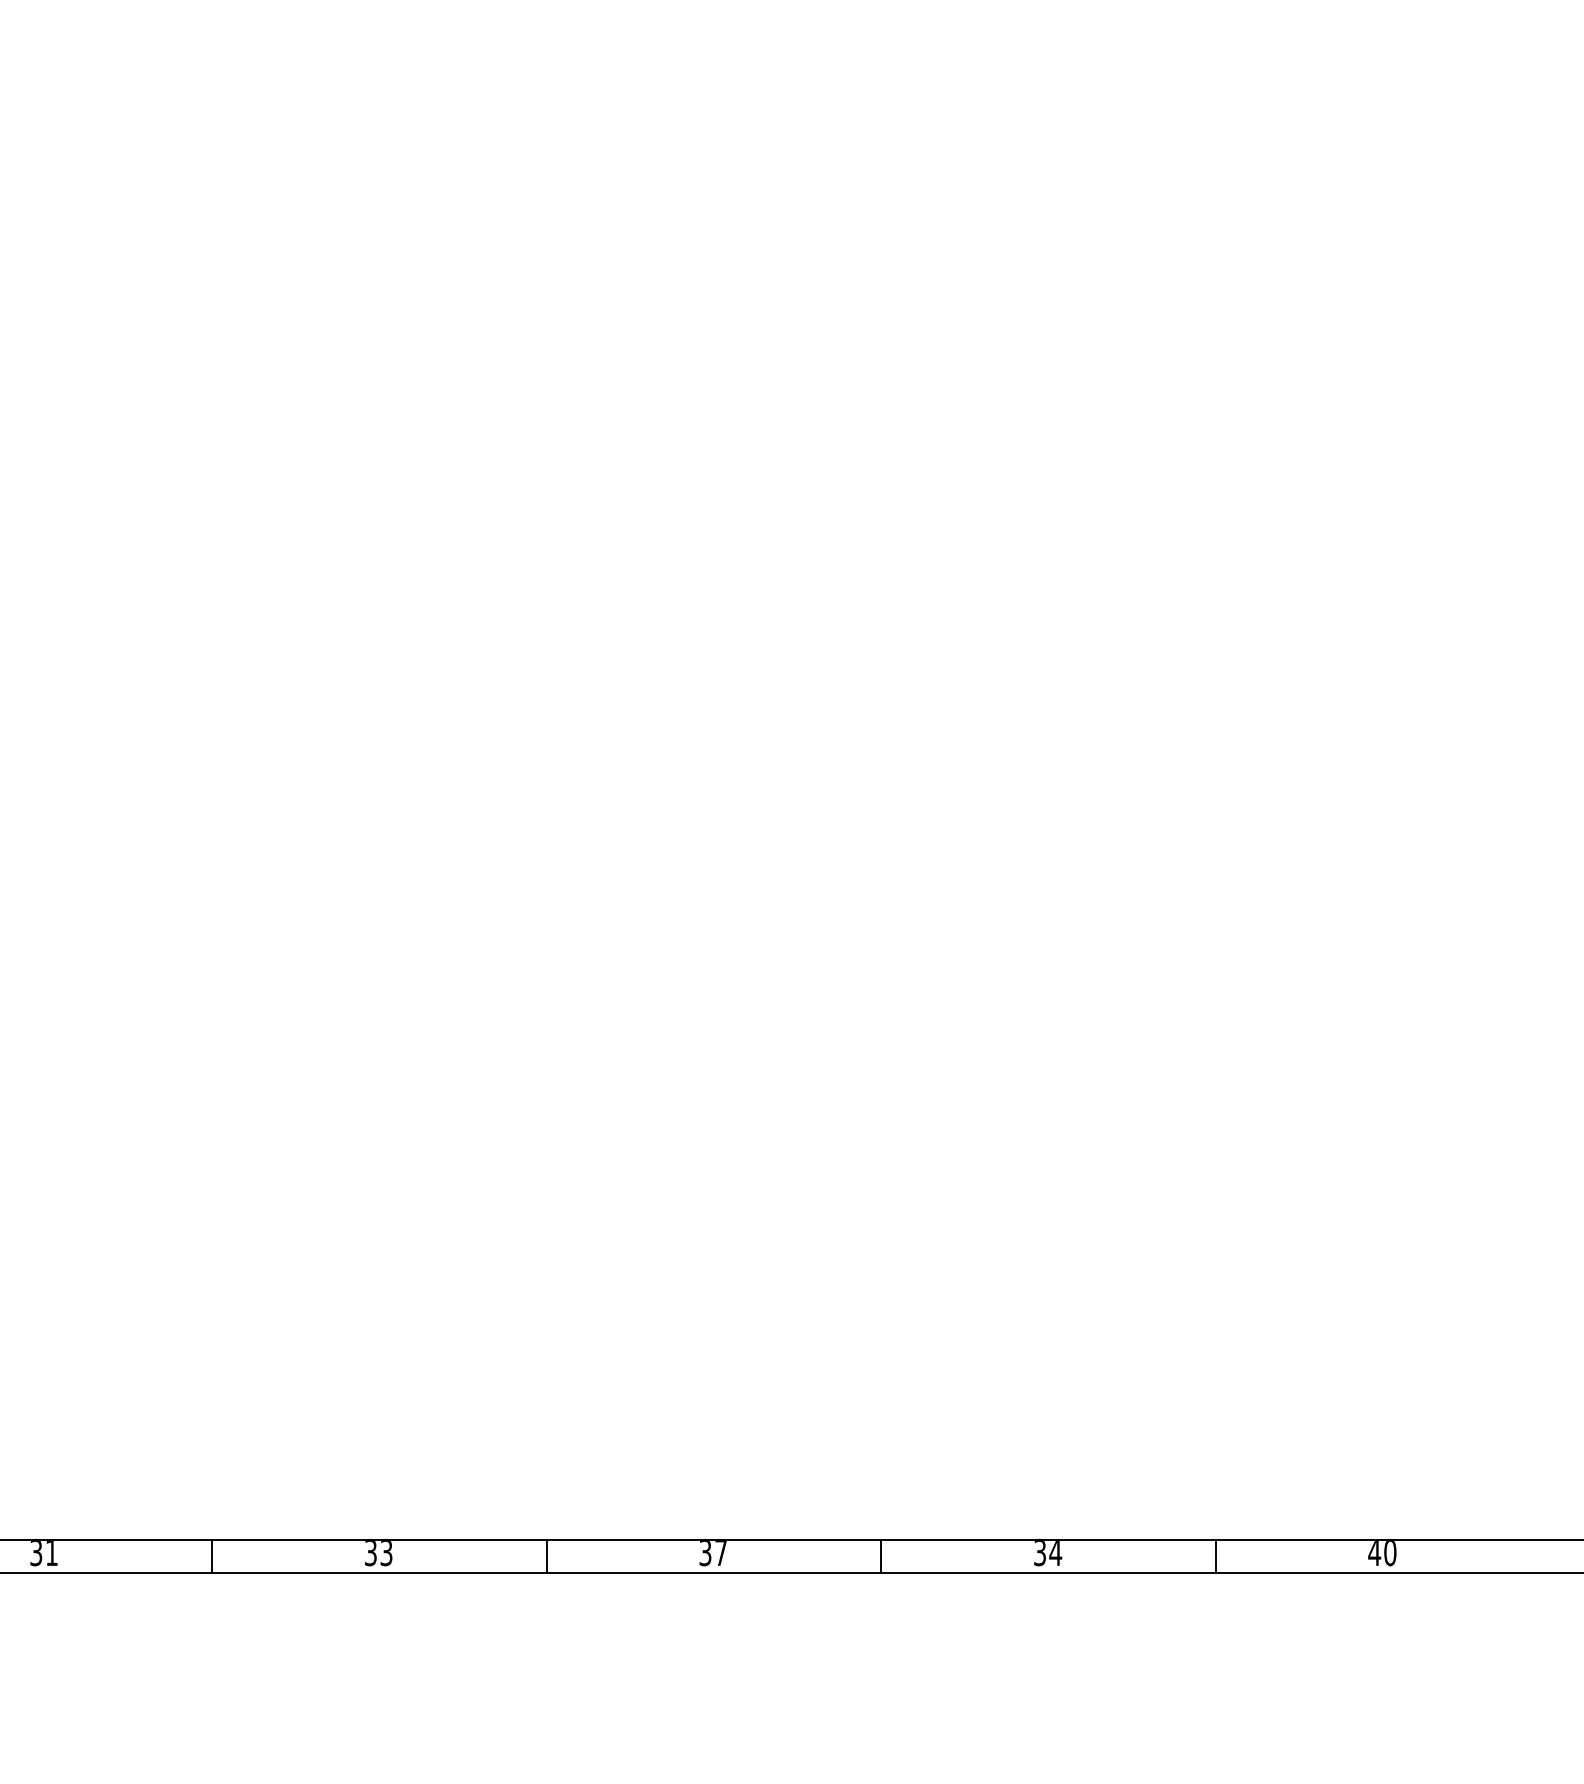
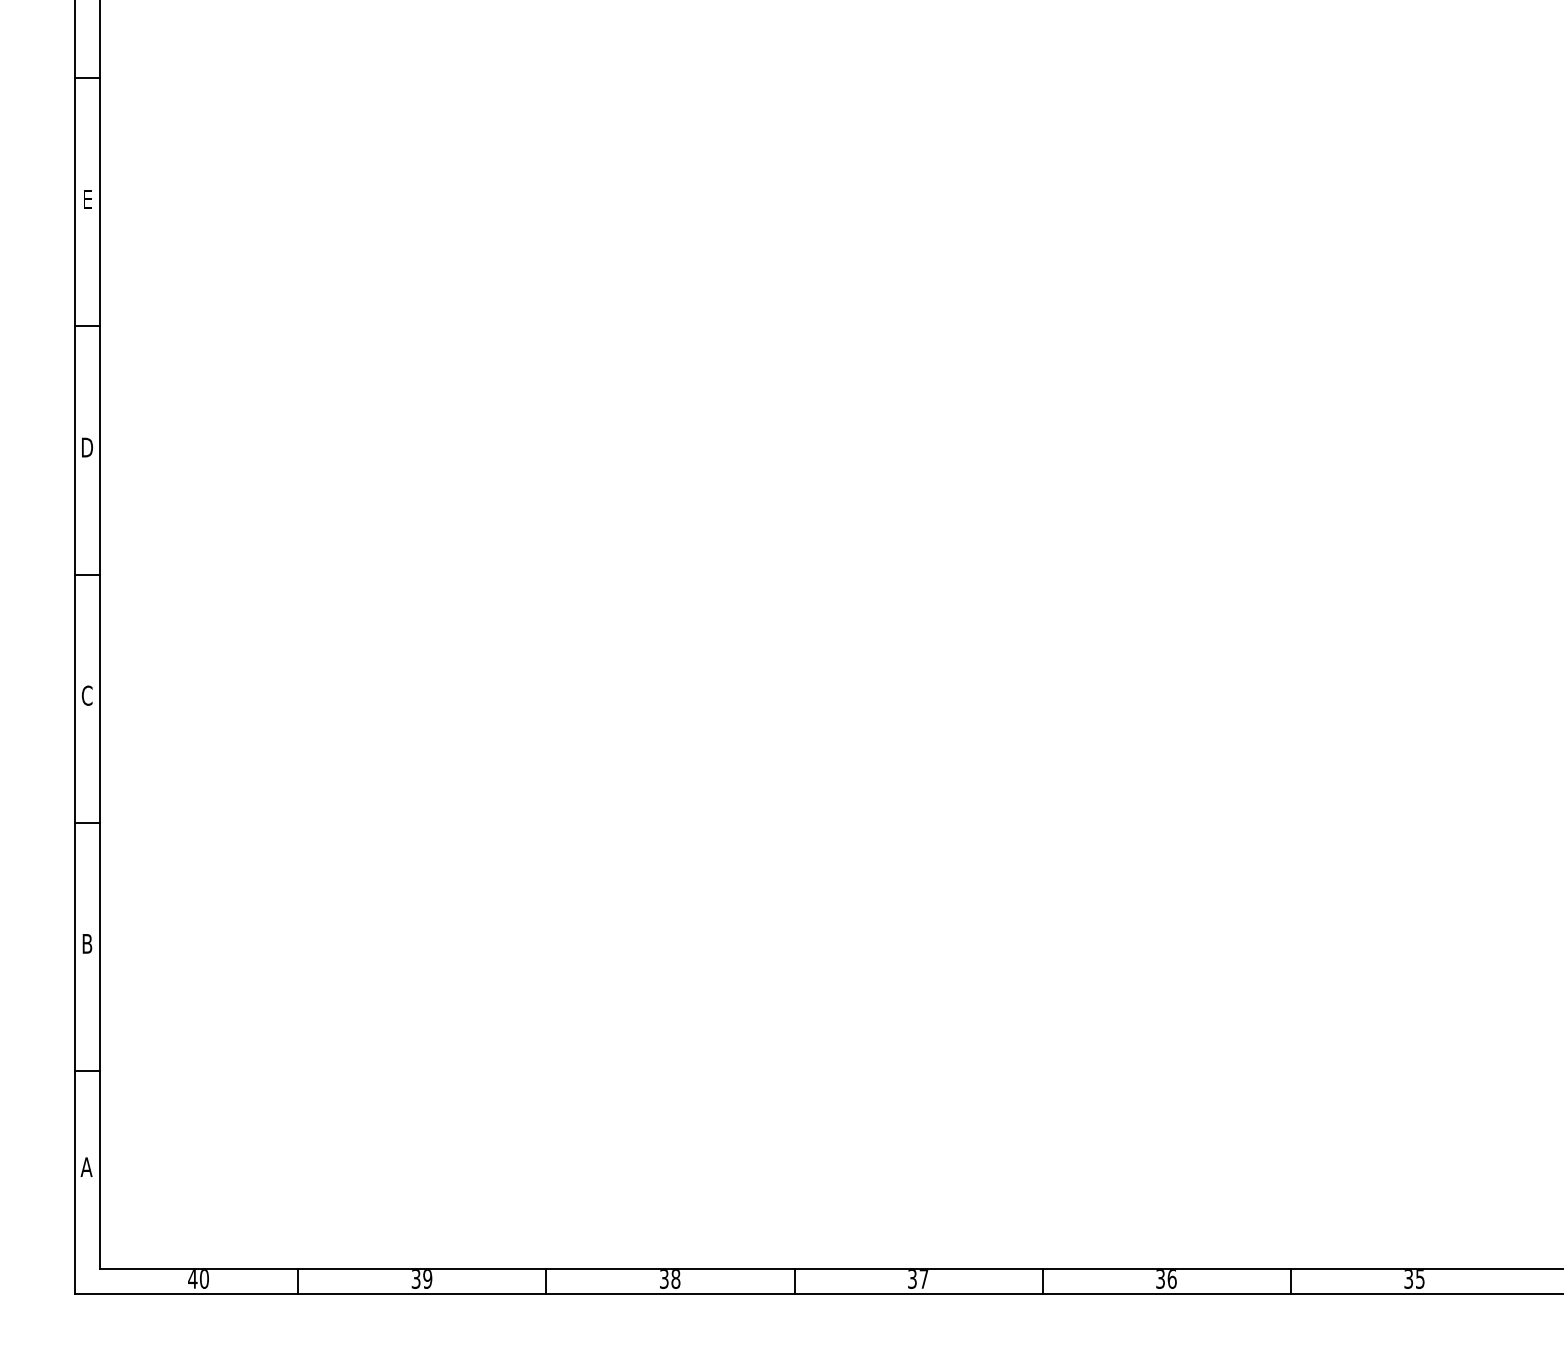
text: (51, 1553) -> (427, 1279), 31 -> 39
text: (385, 1553) -> (675, 1279), 33 -> 38
text: (1054, 1553) -> (1171, 1279), 34 -> 36
text: (1381, 1553) -> (1413, 1279), 40 -> 35

